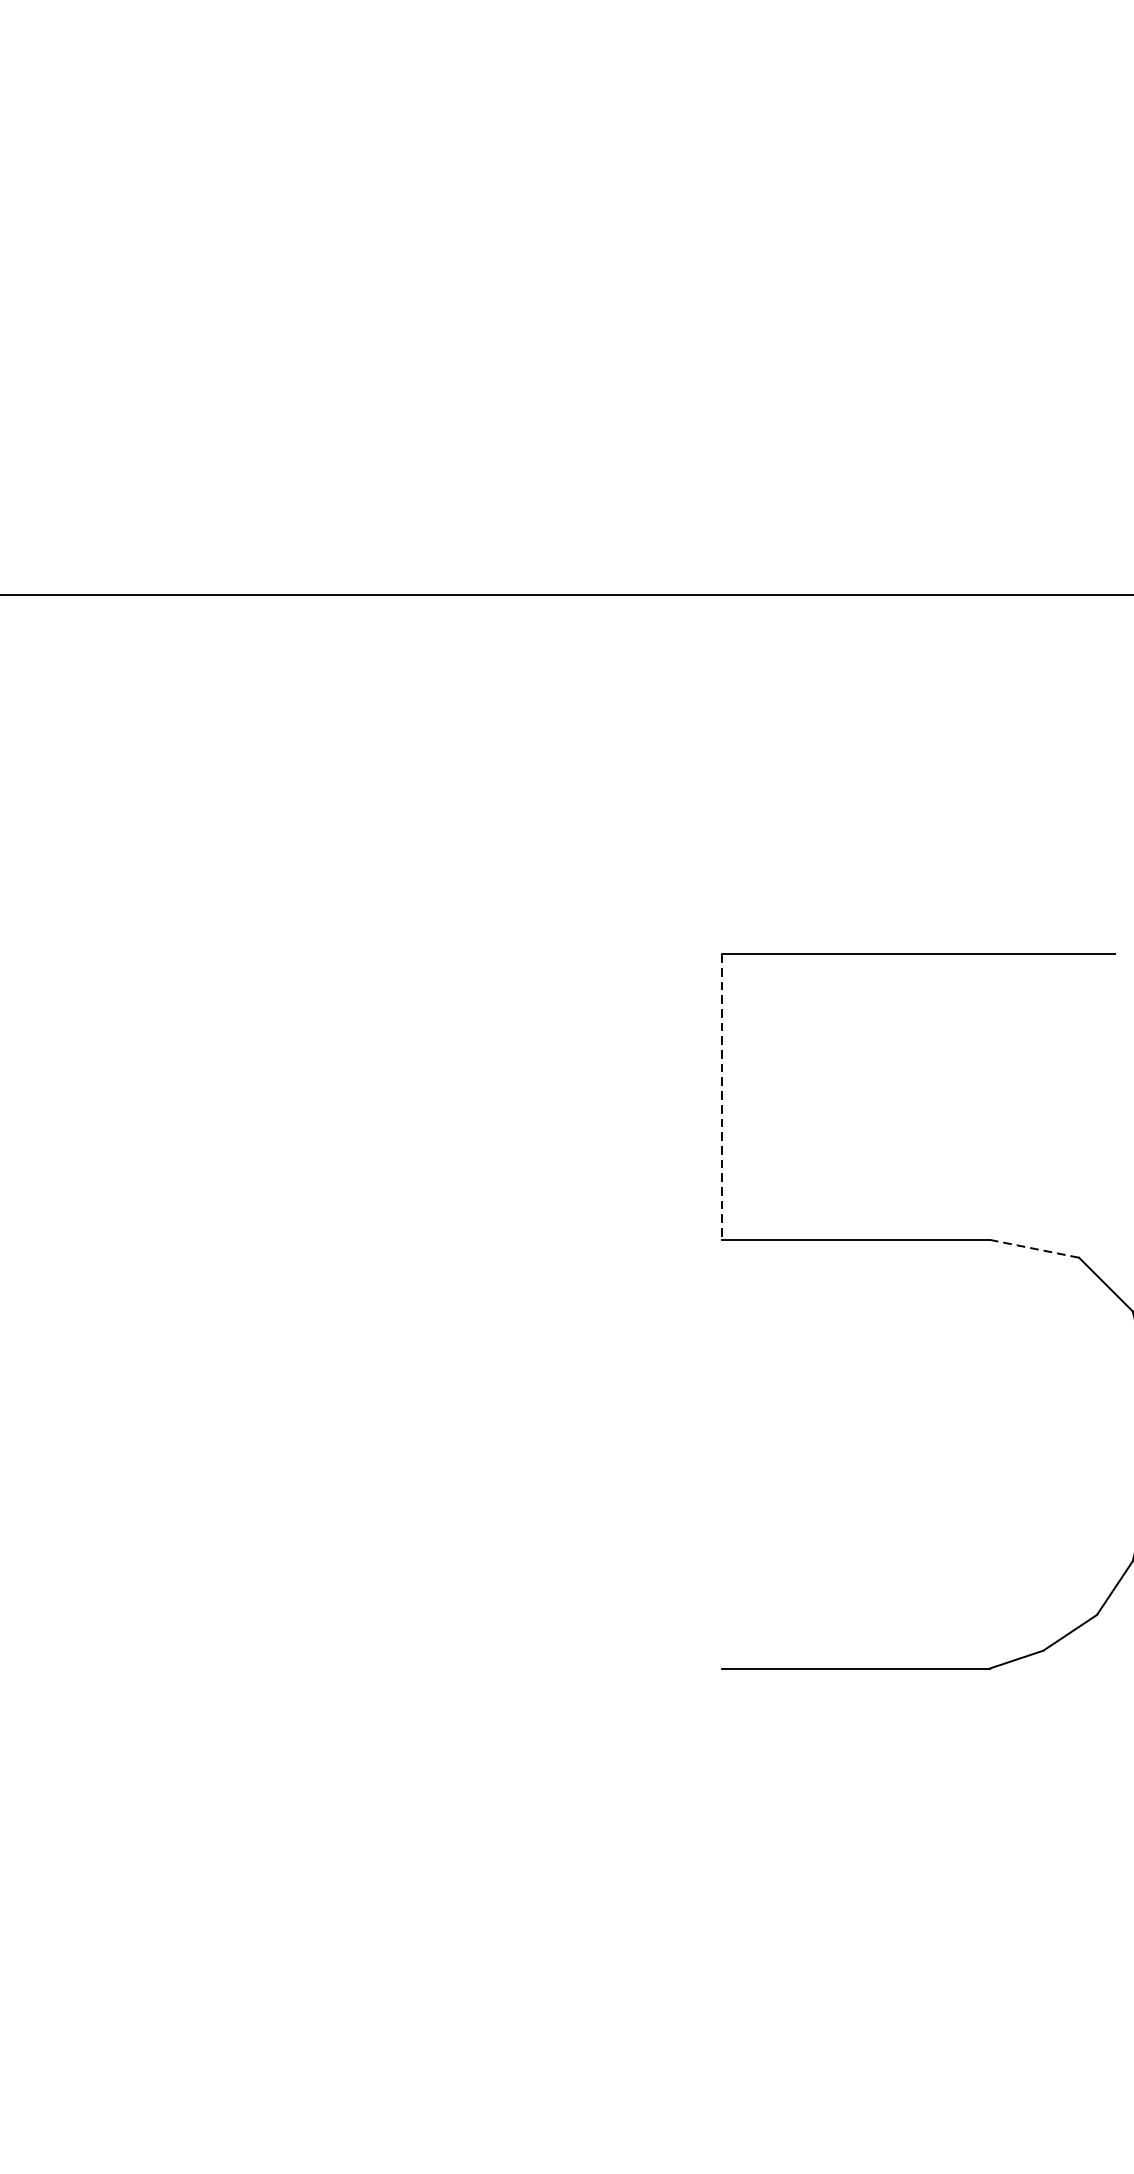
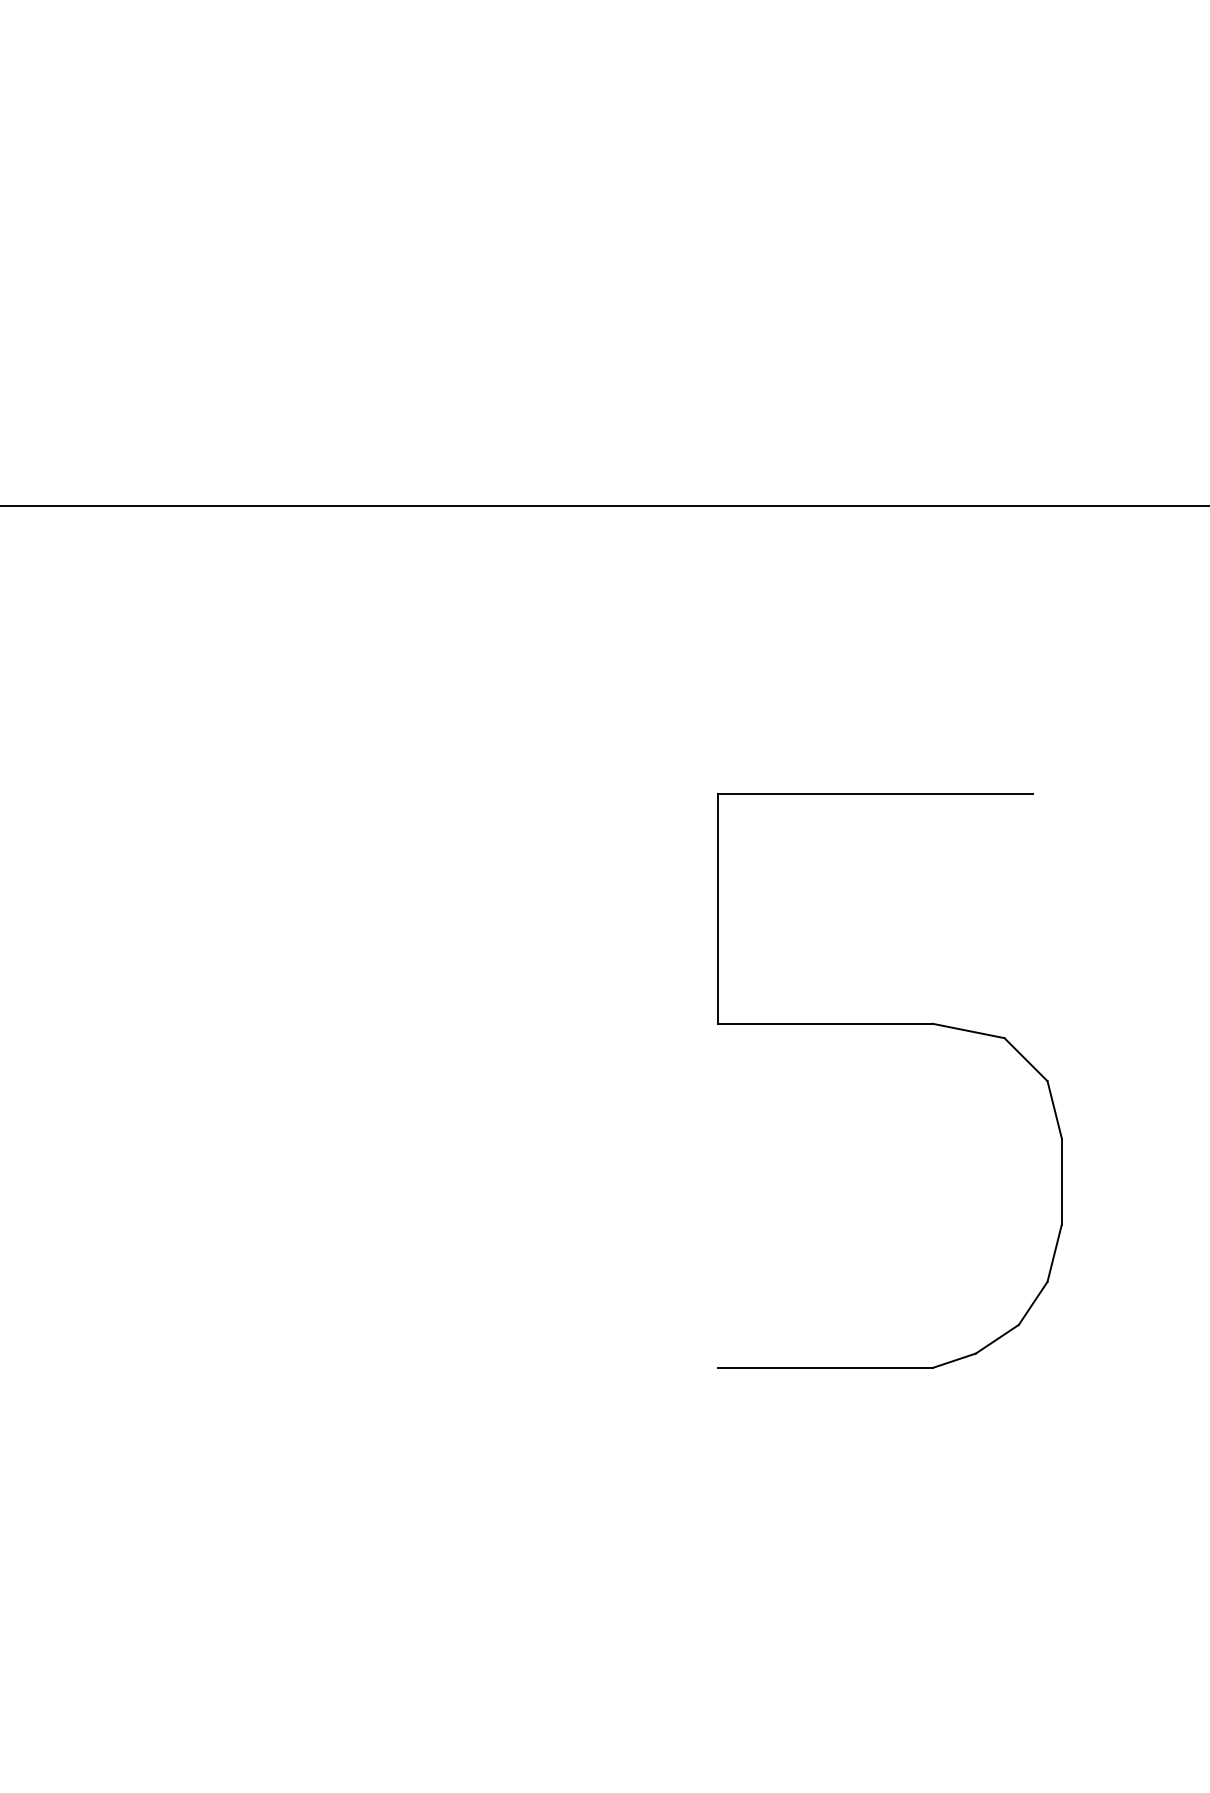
line: (721, 1097) -> (717, 909), dashed -> solid
line: (1034, 1248) -> (968, 1030), dashed -> solid

